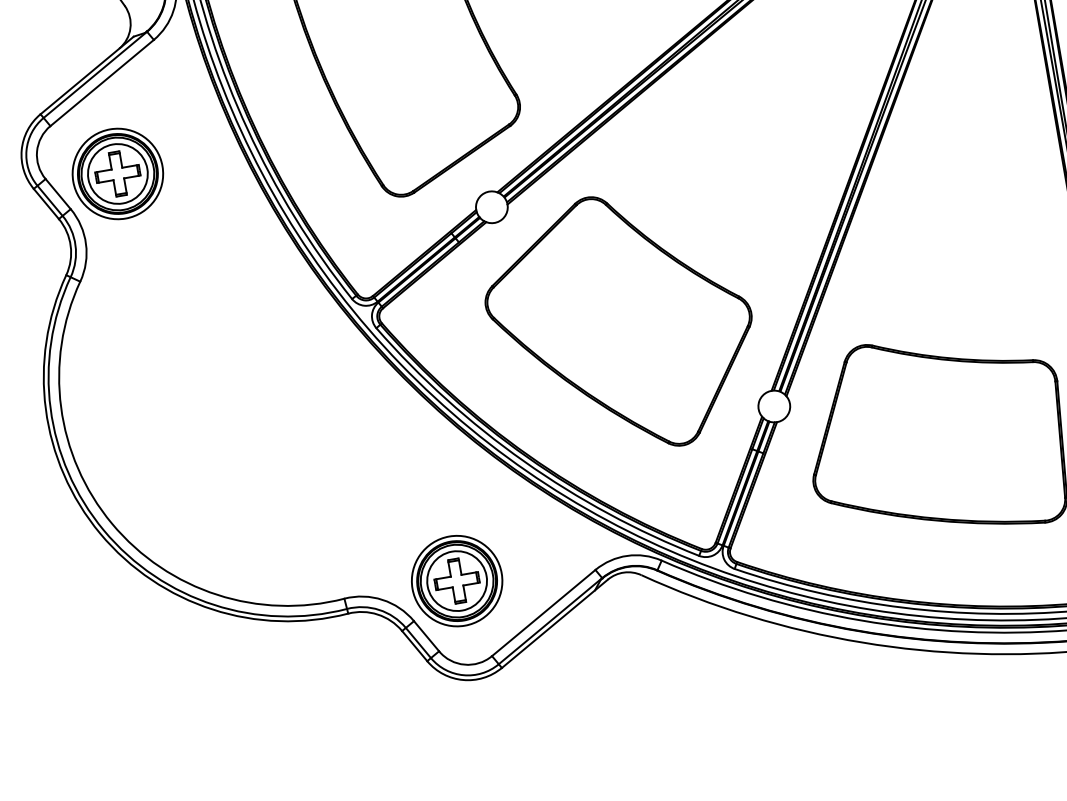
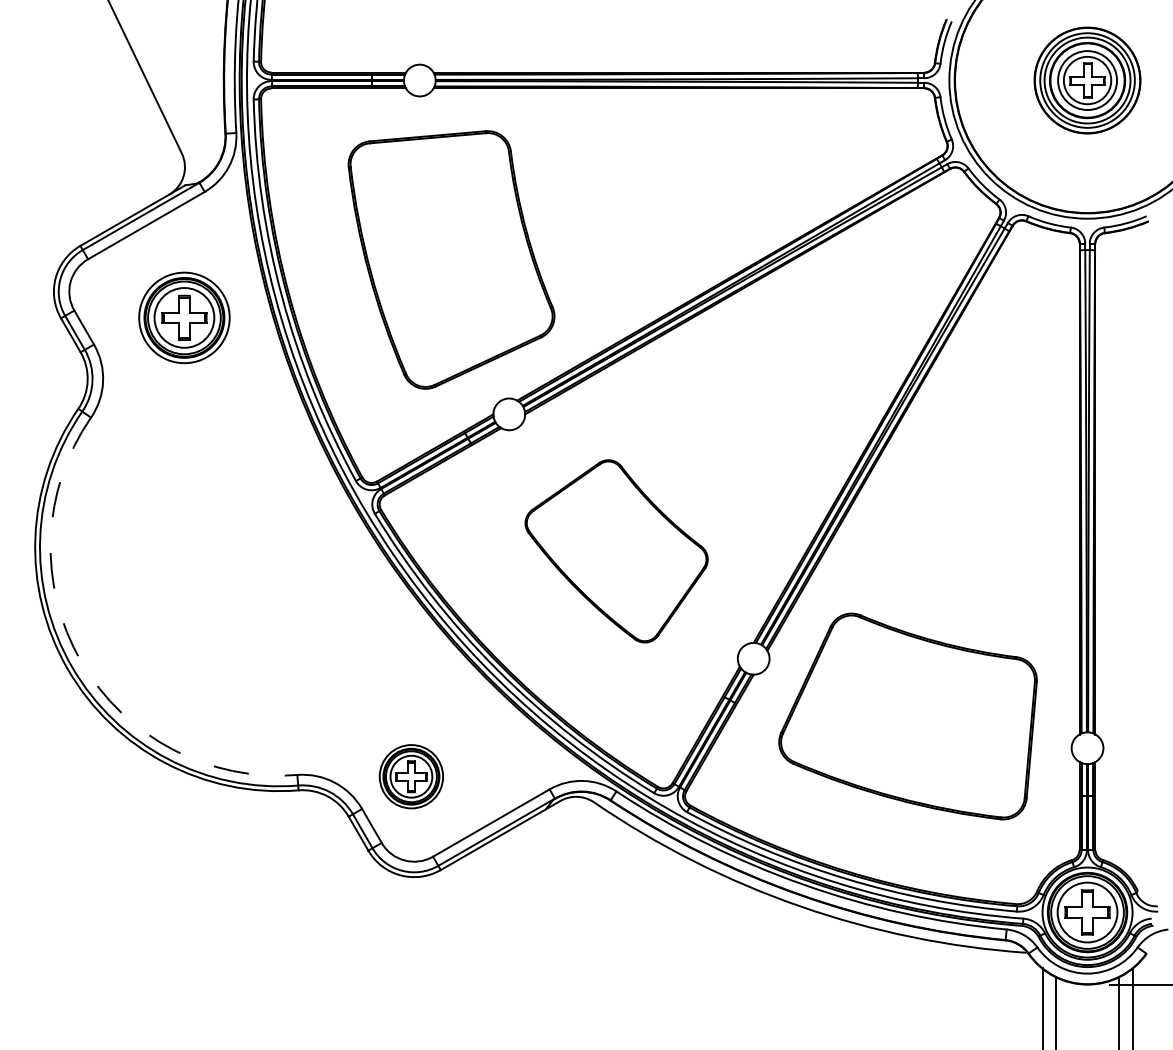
part: (117, 173) -> (184, 317), moved
part: (620, 324) -> (616, 551), size x0.7
arc: (112, 523) -> (81, 661), solid -> dashed
part: (457, 580) -> (411, 776), size x0.7

